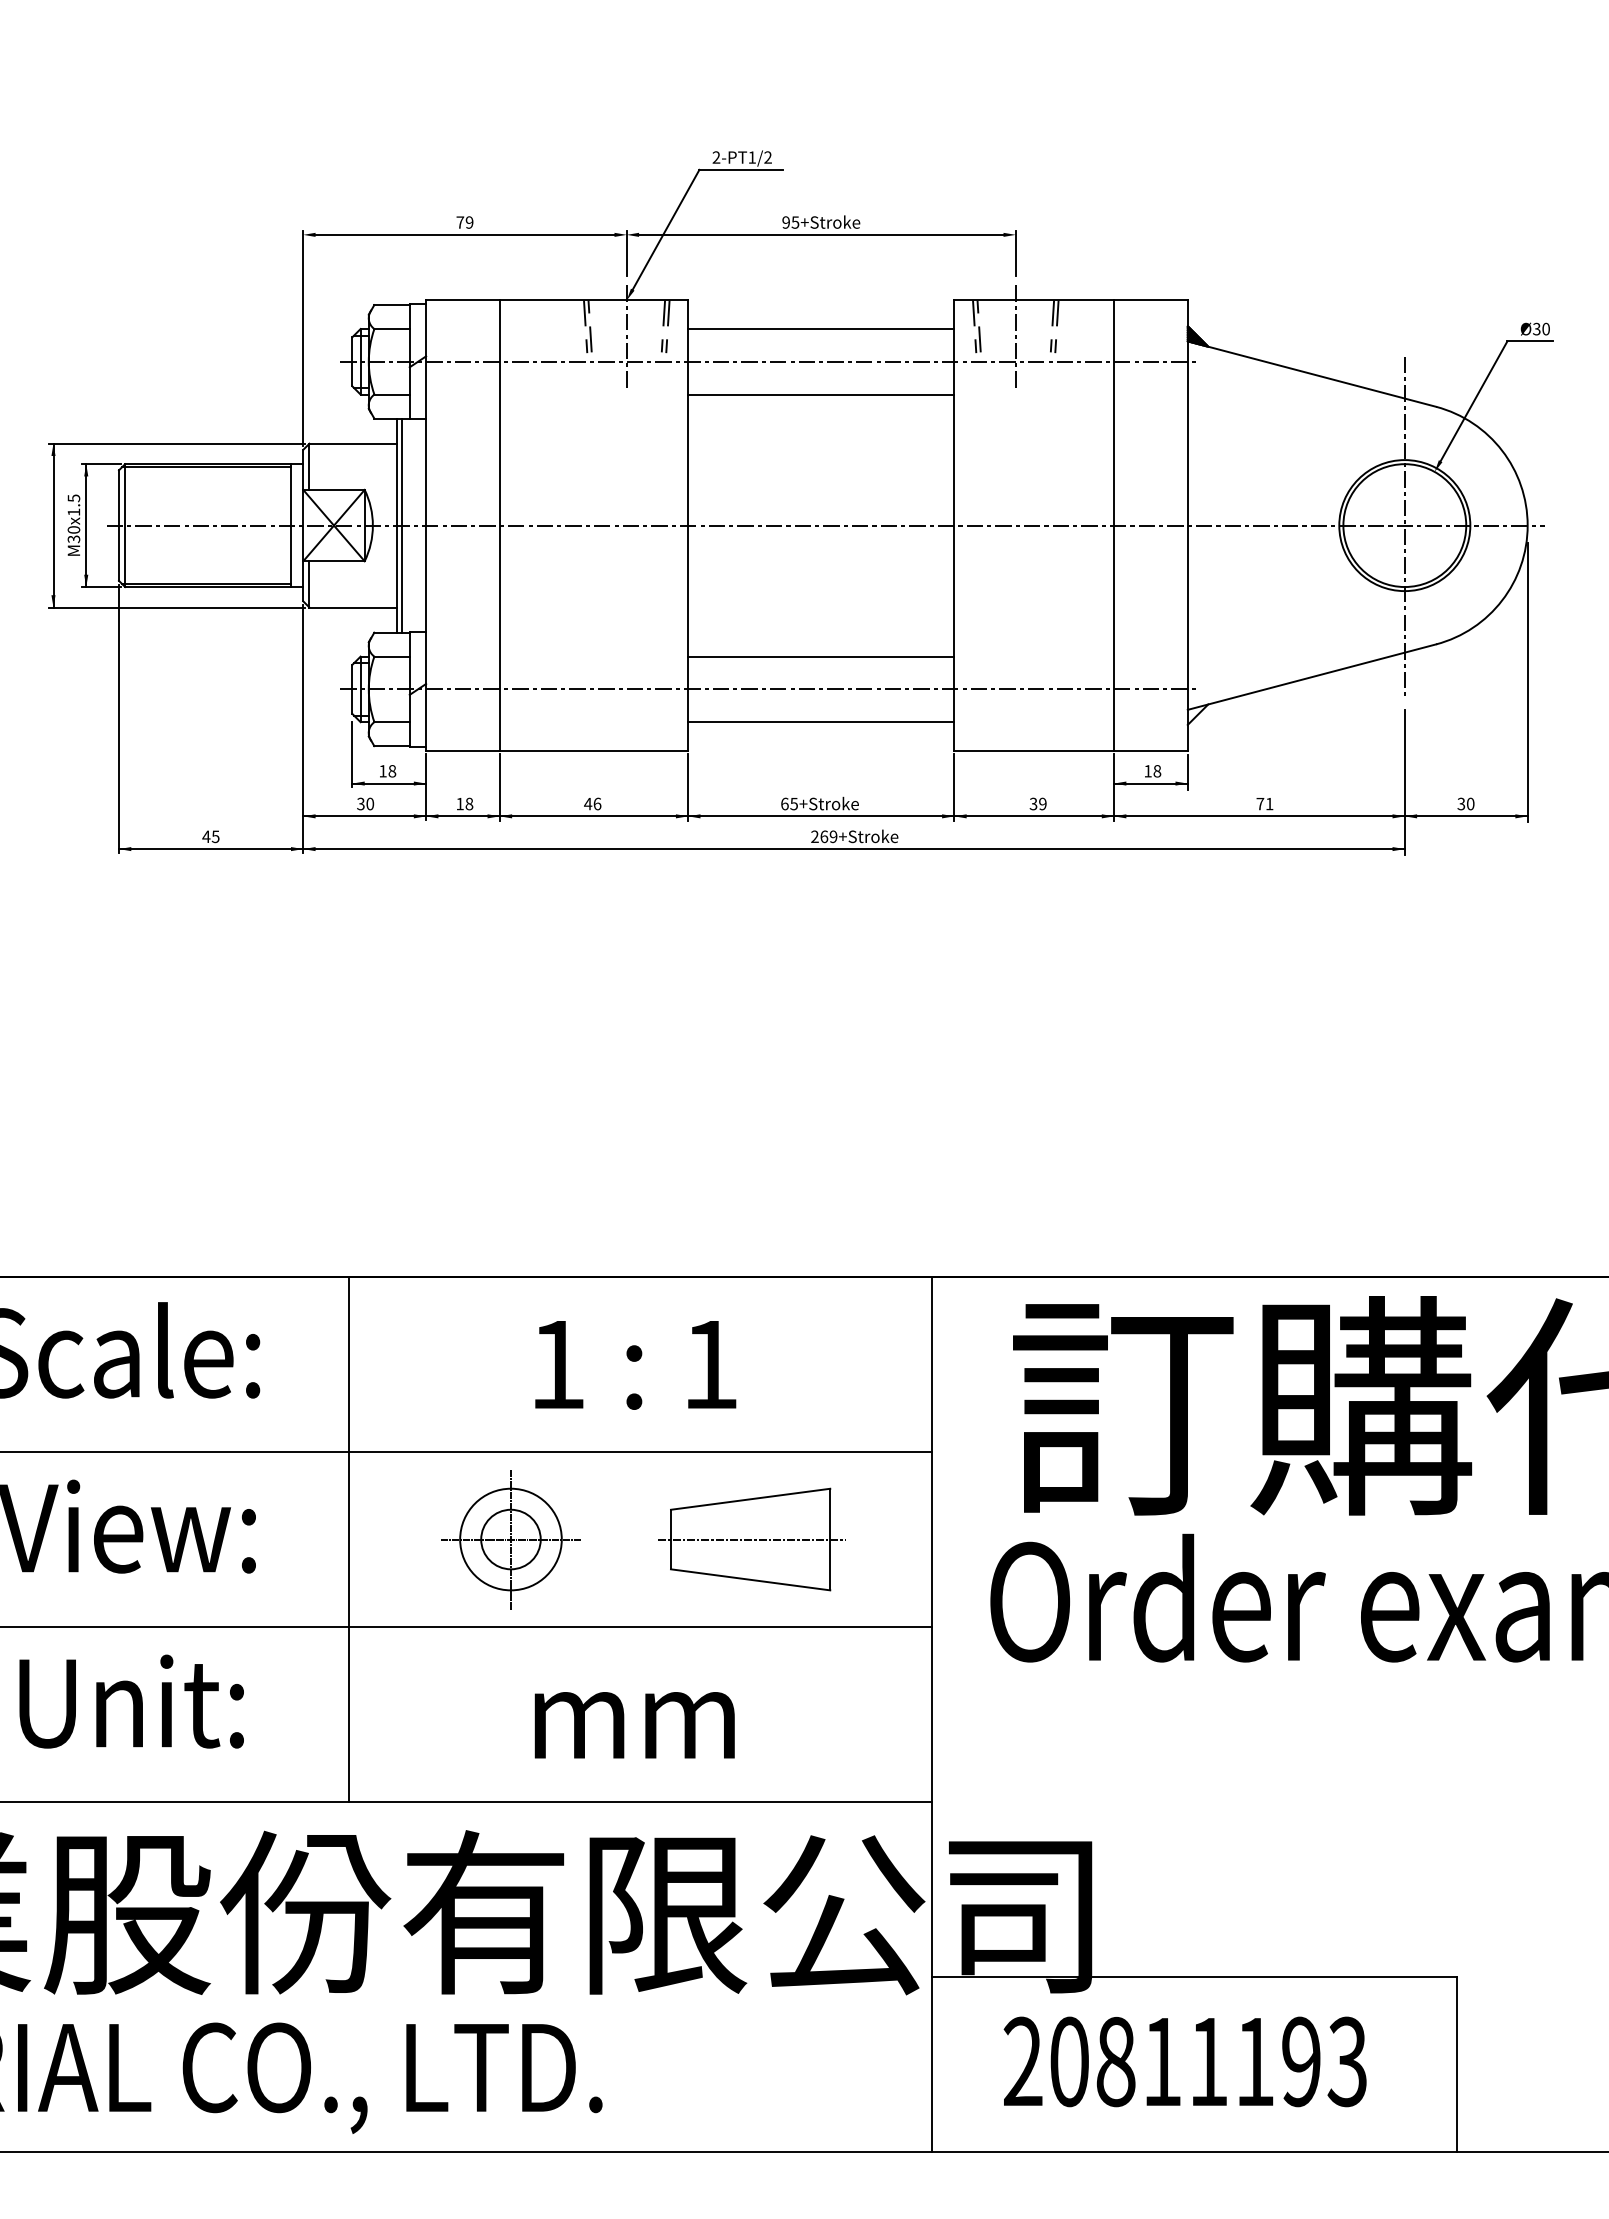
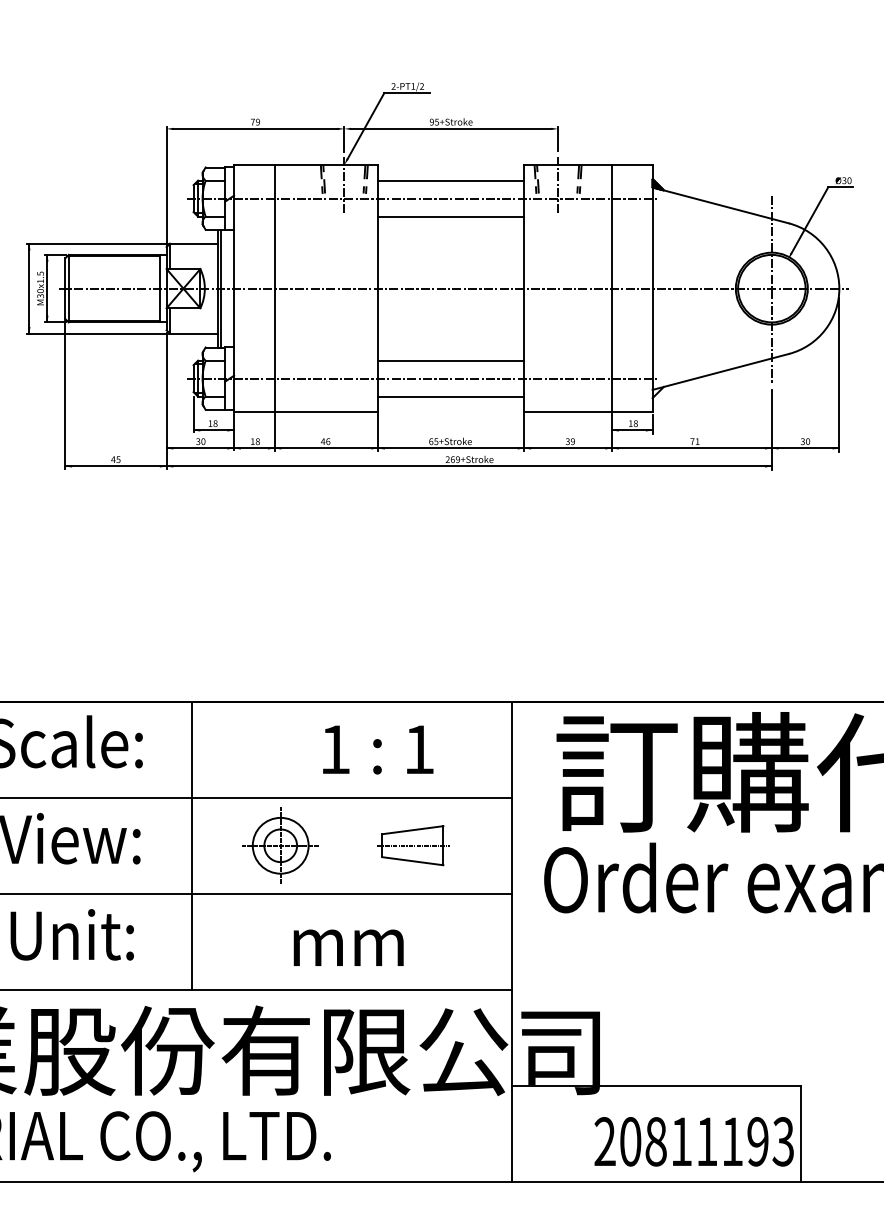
text: (636, 1364) -> (378, 749), moved
part: (752, 1539) -> (413, 845), size x0.7
text: (1183, 2061) -> (693, 1141), moved

